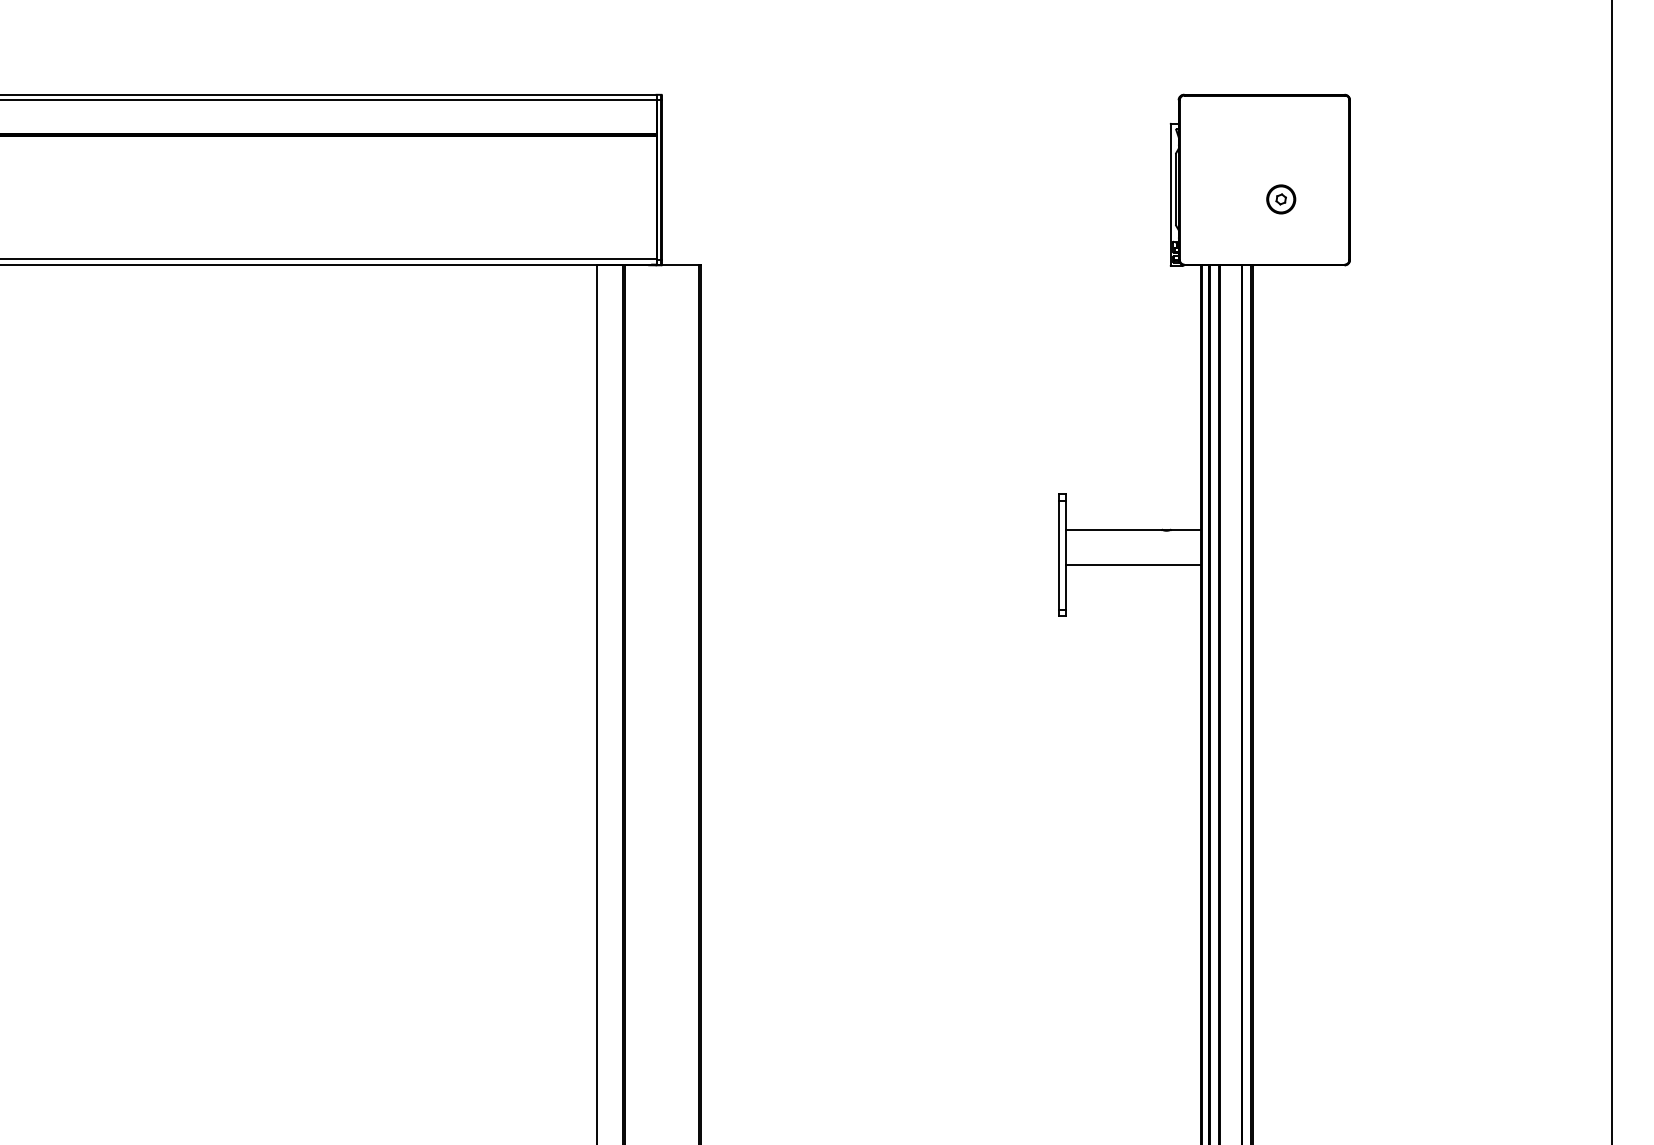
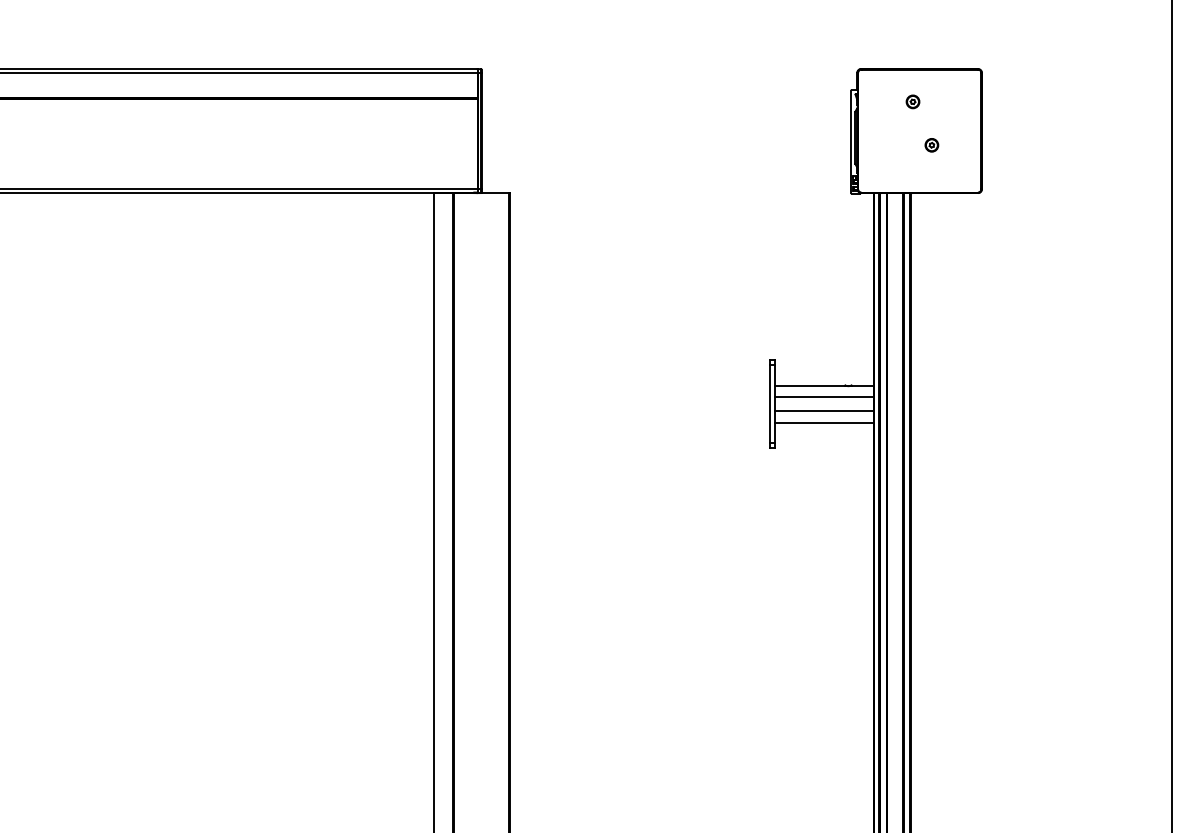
part: (1254, 139) -> (912, 101), added
part: (1280, 199) -> (931, 145), size x0.62
line: (1133, 546) -> (824, 397), added
line: (1133, 580) -> (824, 422), added

